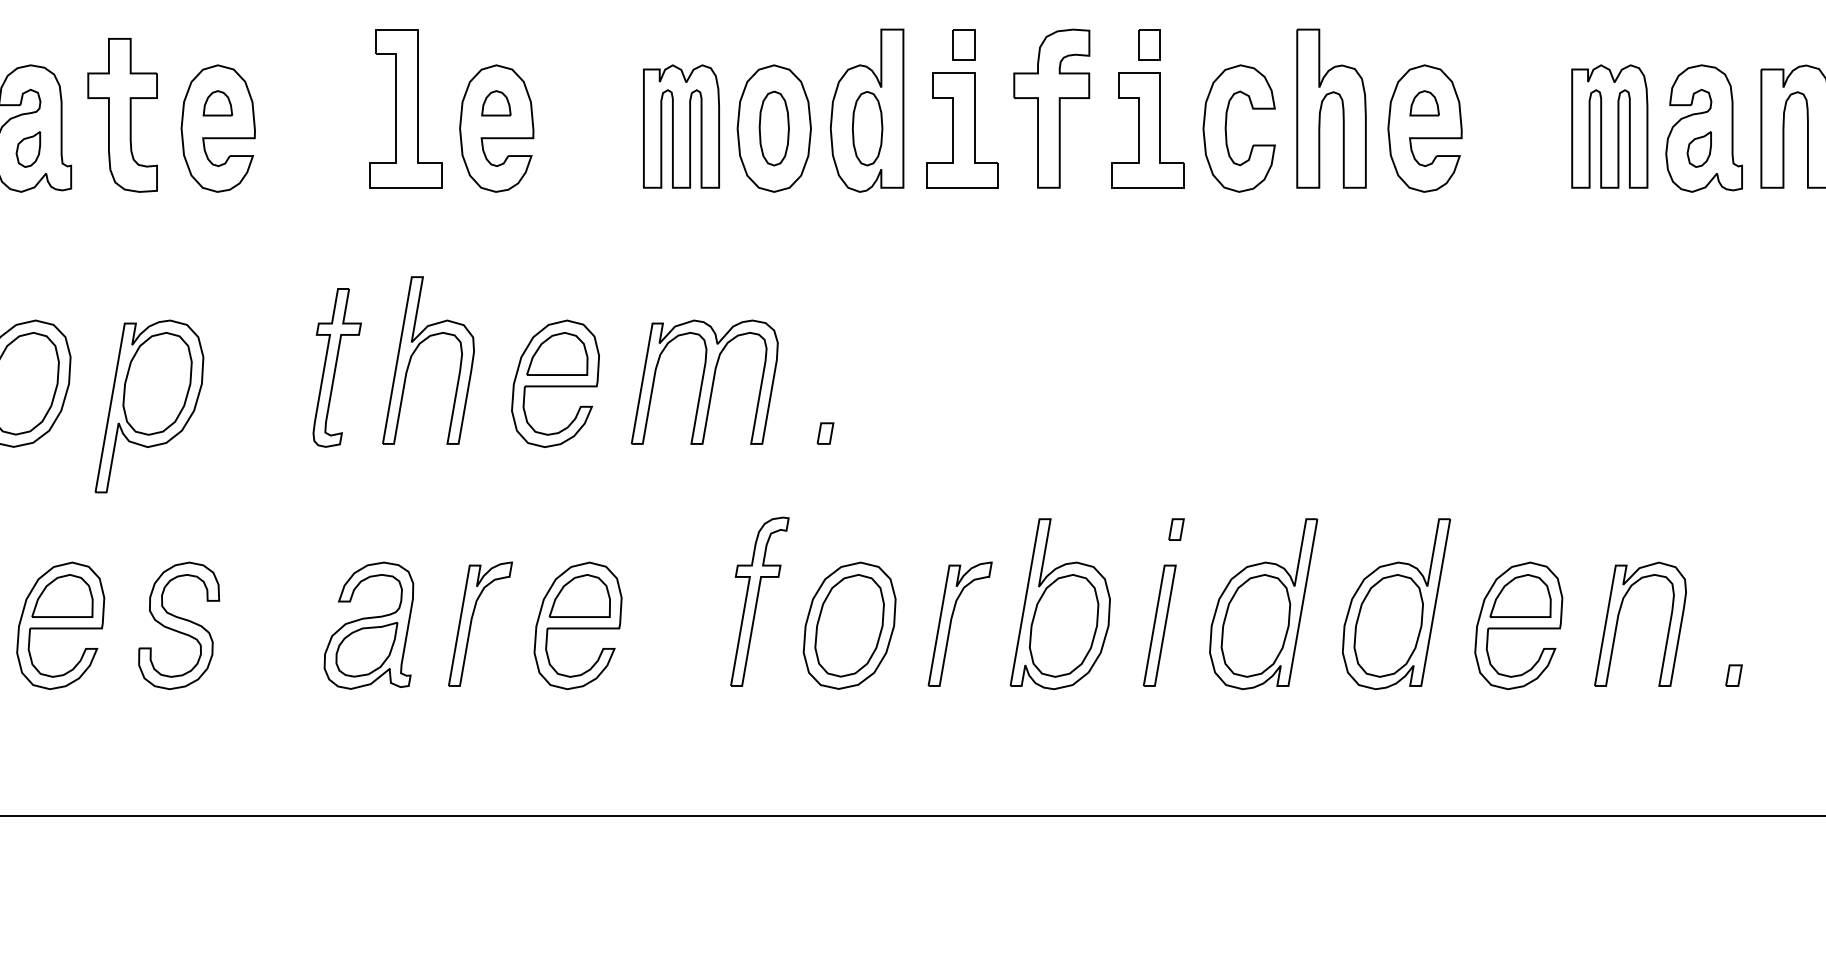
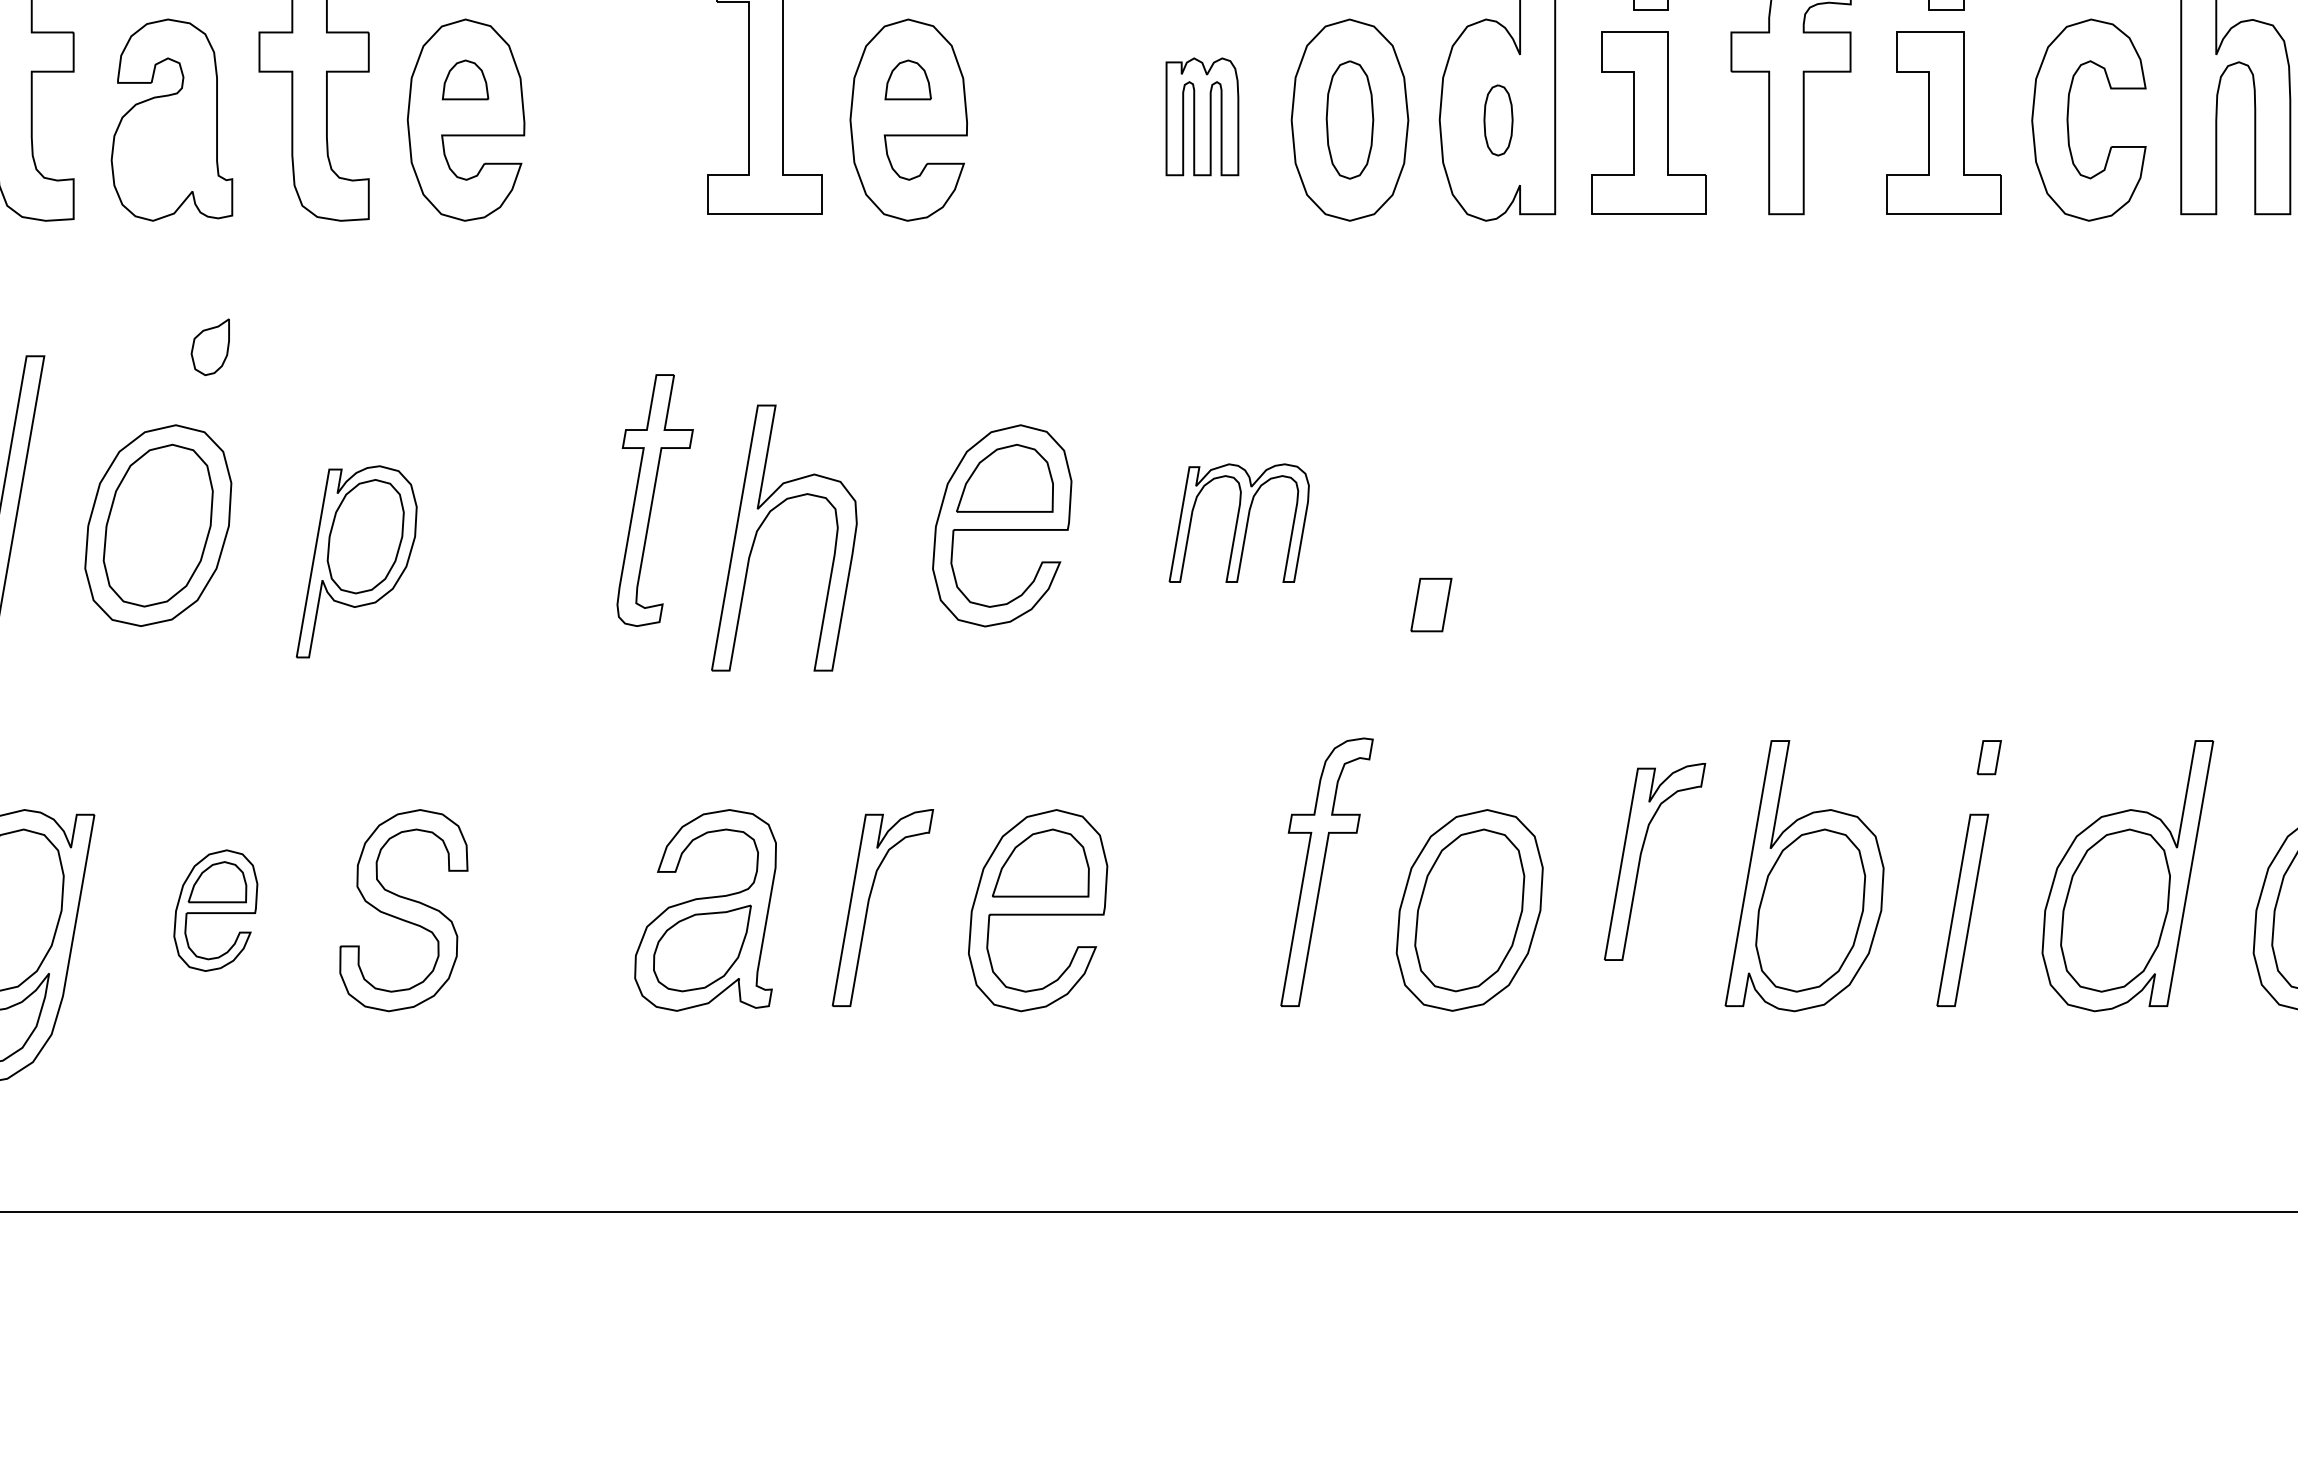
part: (681, 126) -> (1202, 116), size x0.6
part: (867, 128) -> (1498, 119), size x0.6
part: (28, 149) -> (210, 347), moved
part: (416, 350) -> (765, 522), moved
part: (704, 381) -> (1239, 522), size x0.6
part: (149, 406) -> (356, 561), size x0.7
part: (825, 433) -> (1431, 604), size x1.6
part: (951, 623) -> (1641, 860), moved
part: (60, 625) -> (215, 909), size x0.6

